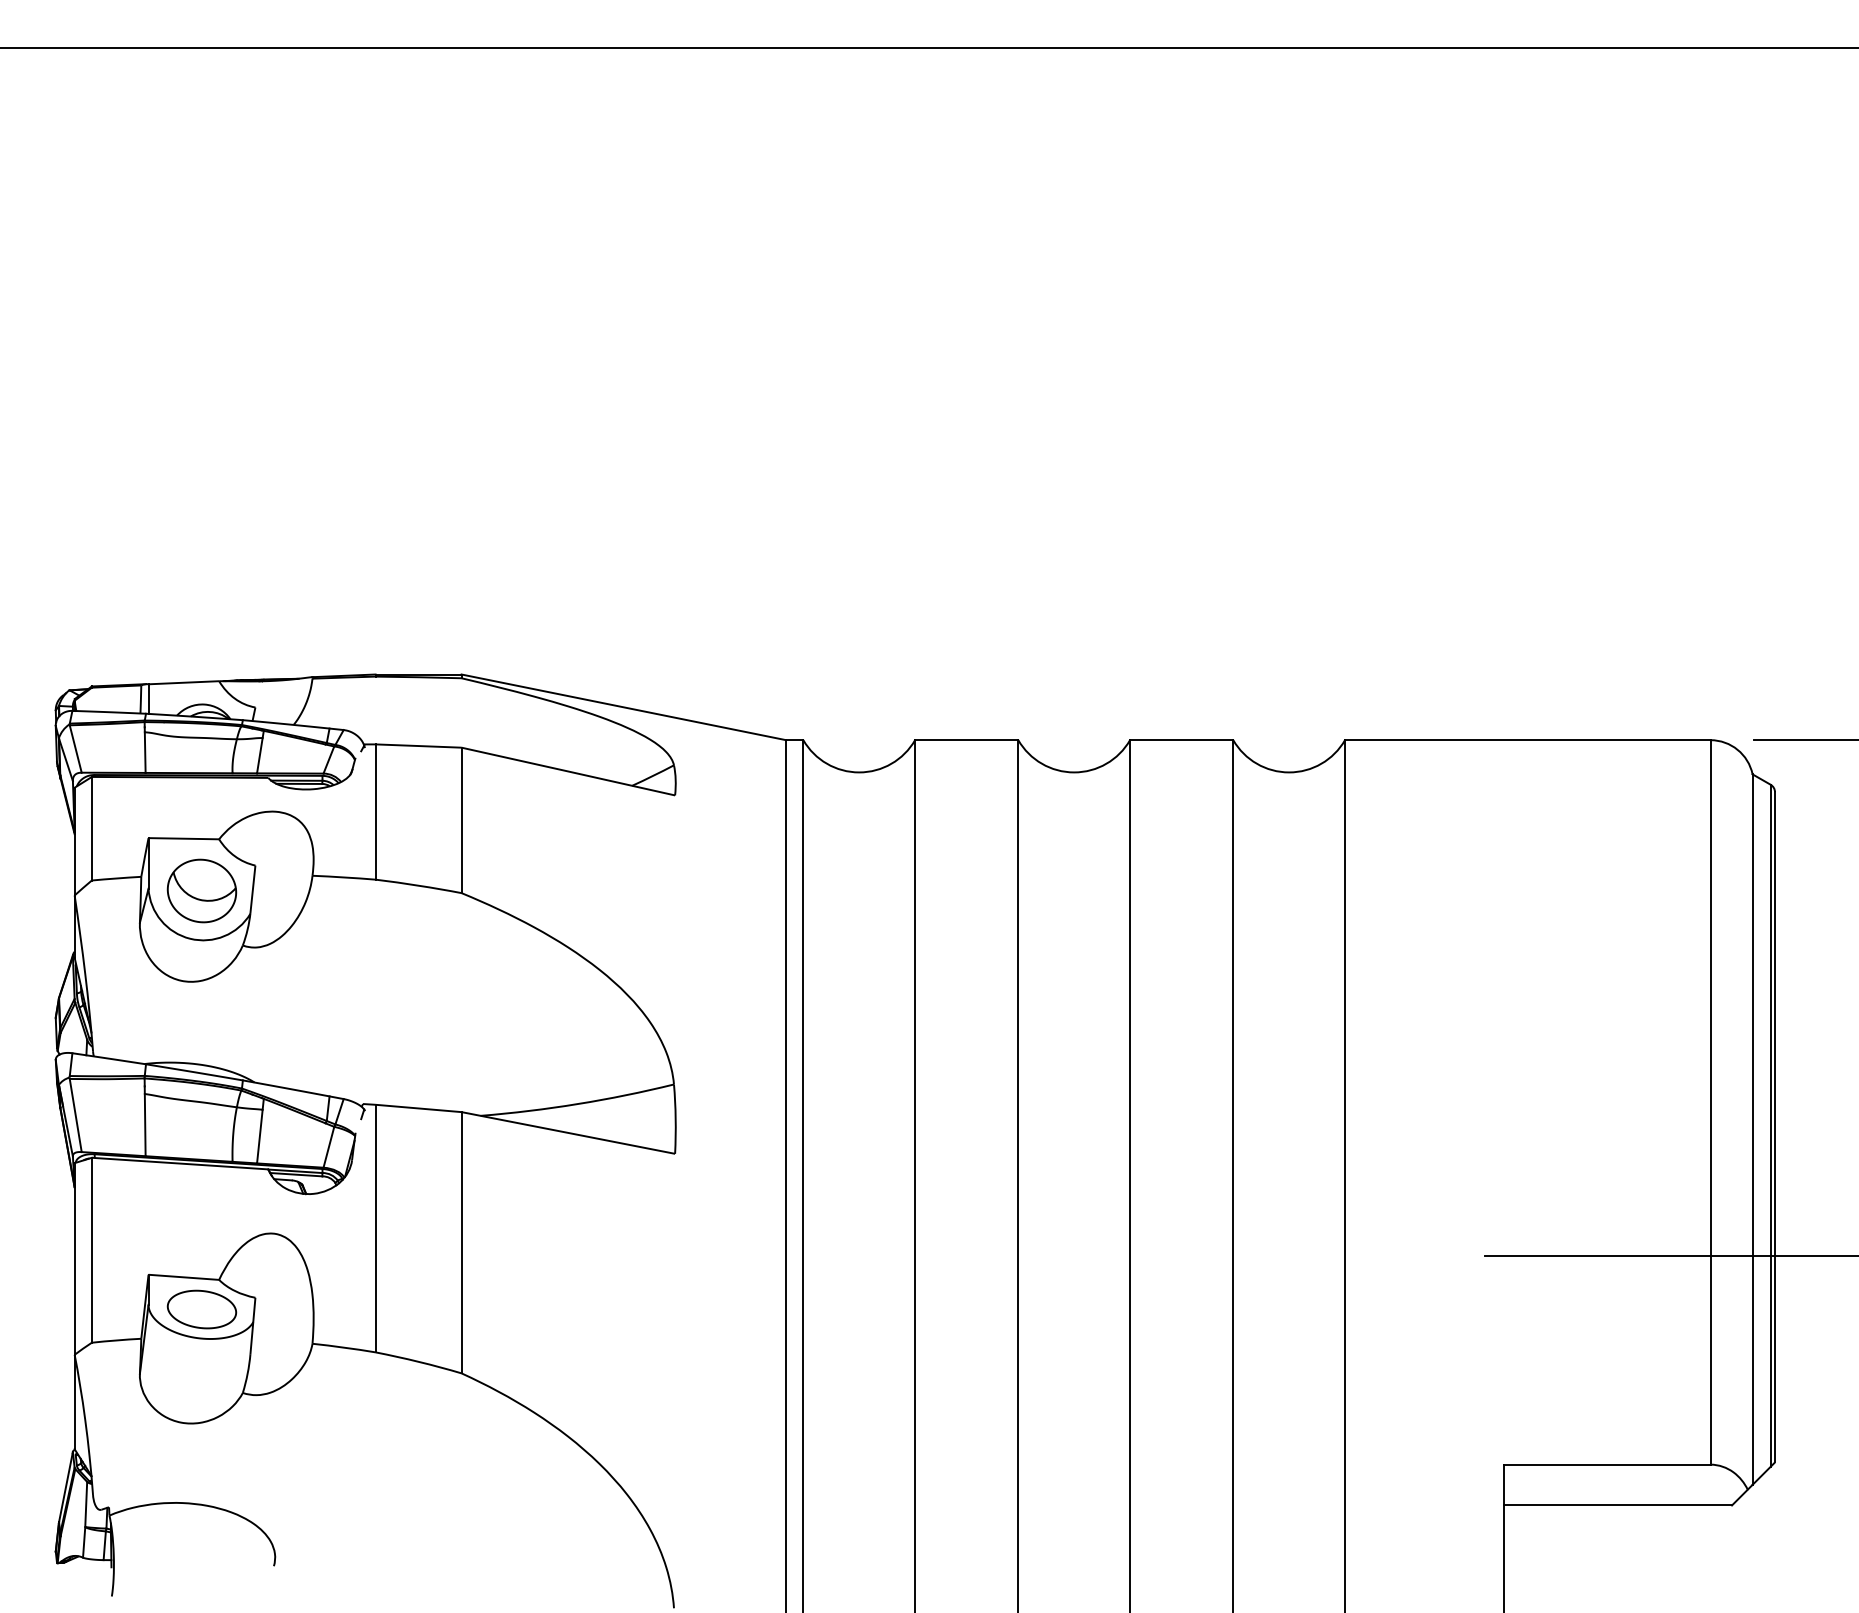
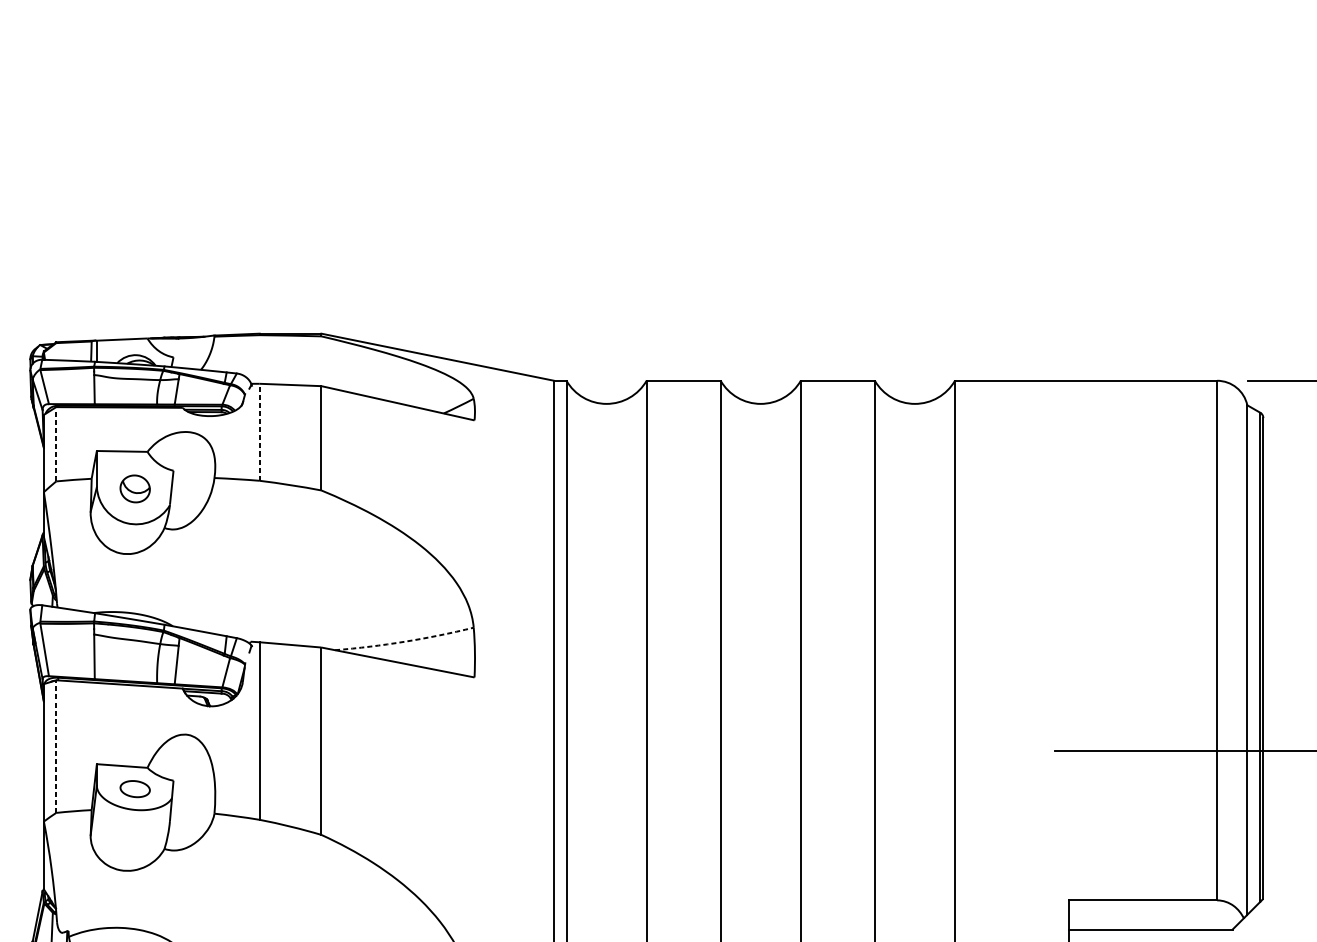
line: (375, 812) -> (259, 432), solid -> dashed
line: (91, 828) -> (55, 444), solid -> dashed
part: (201, 890) -> (134, 488), size x0.6
arc: (577, 1104) -> (404, 642), solid -> dashed
line: (91, 1249) -> (55, 746), solid -> dashed
part: (201, 1309) -> (134, 789), size x0.6

